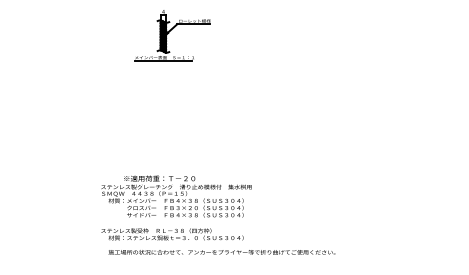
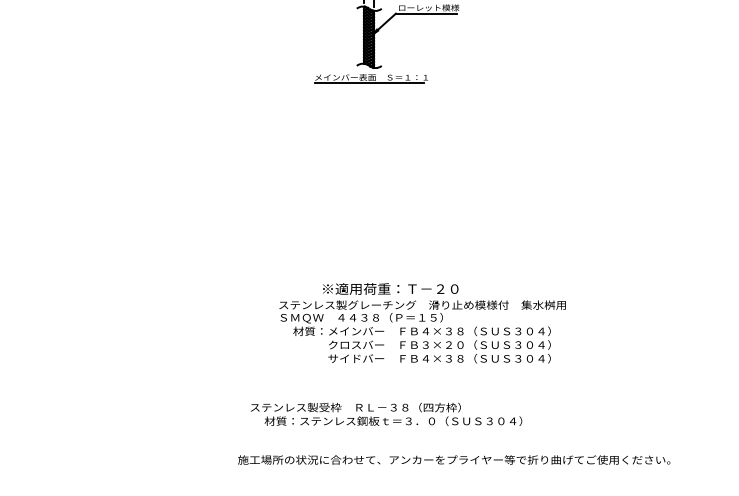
text: (176, 196) -> (422, 323), moved
text: (221, 252) -> (453, 460), moved

